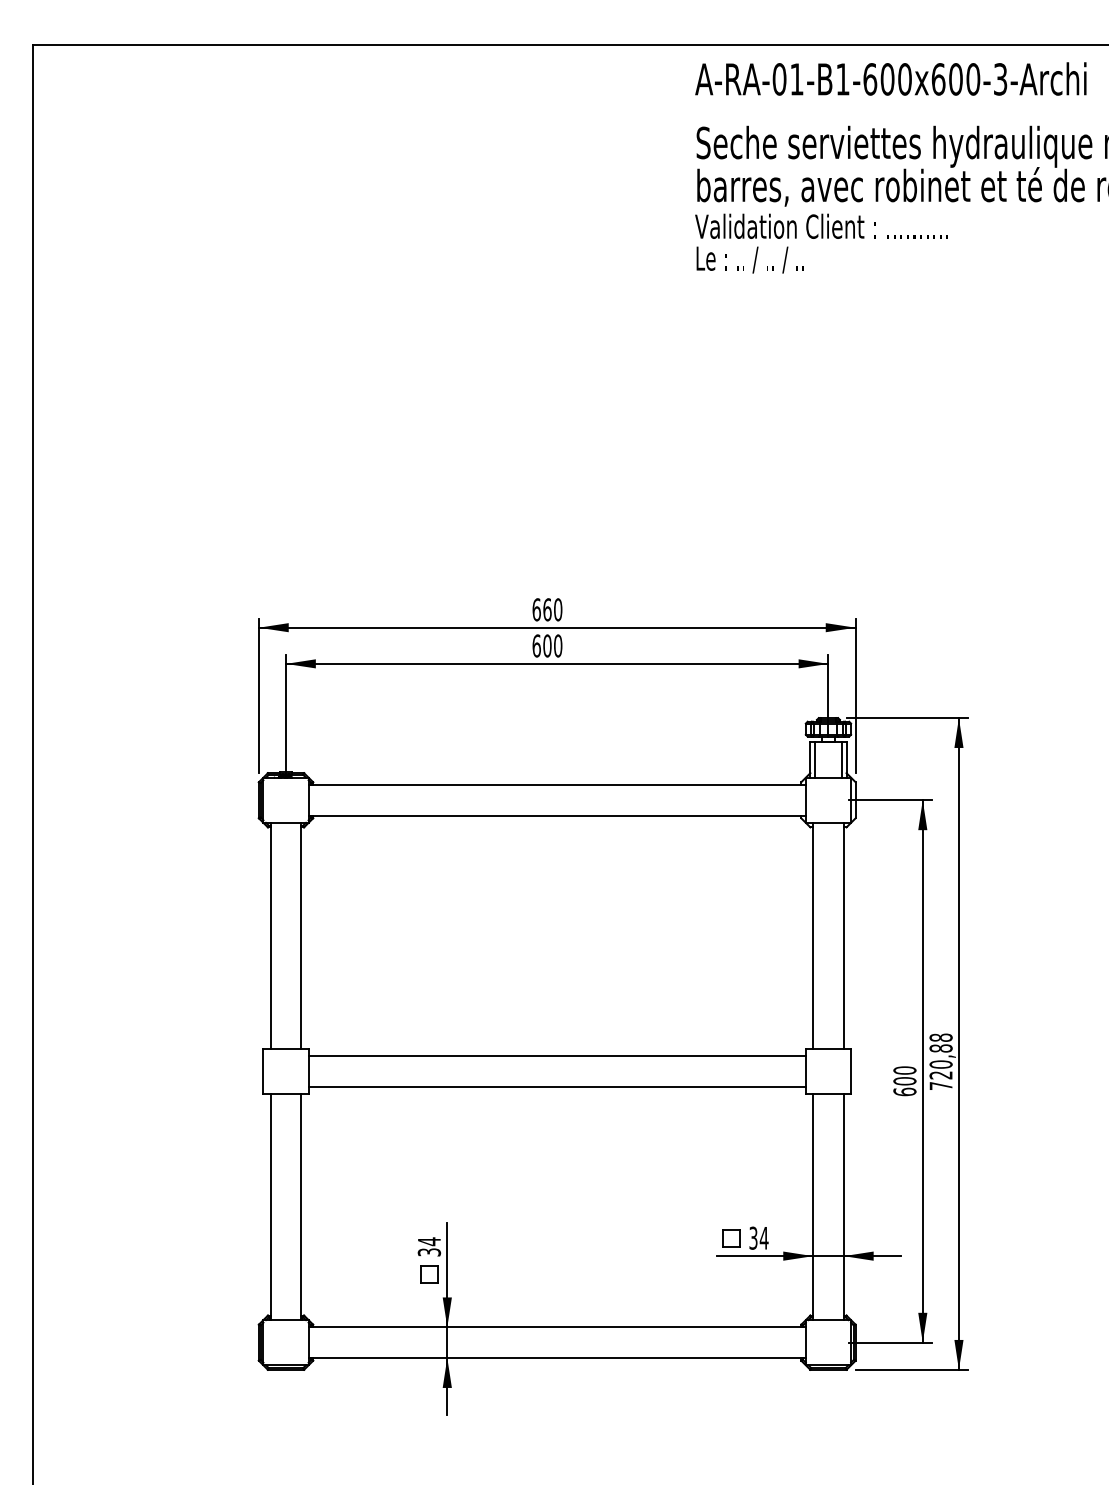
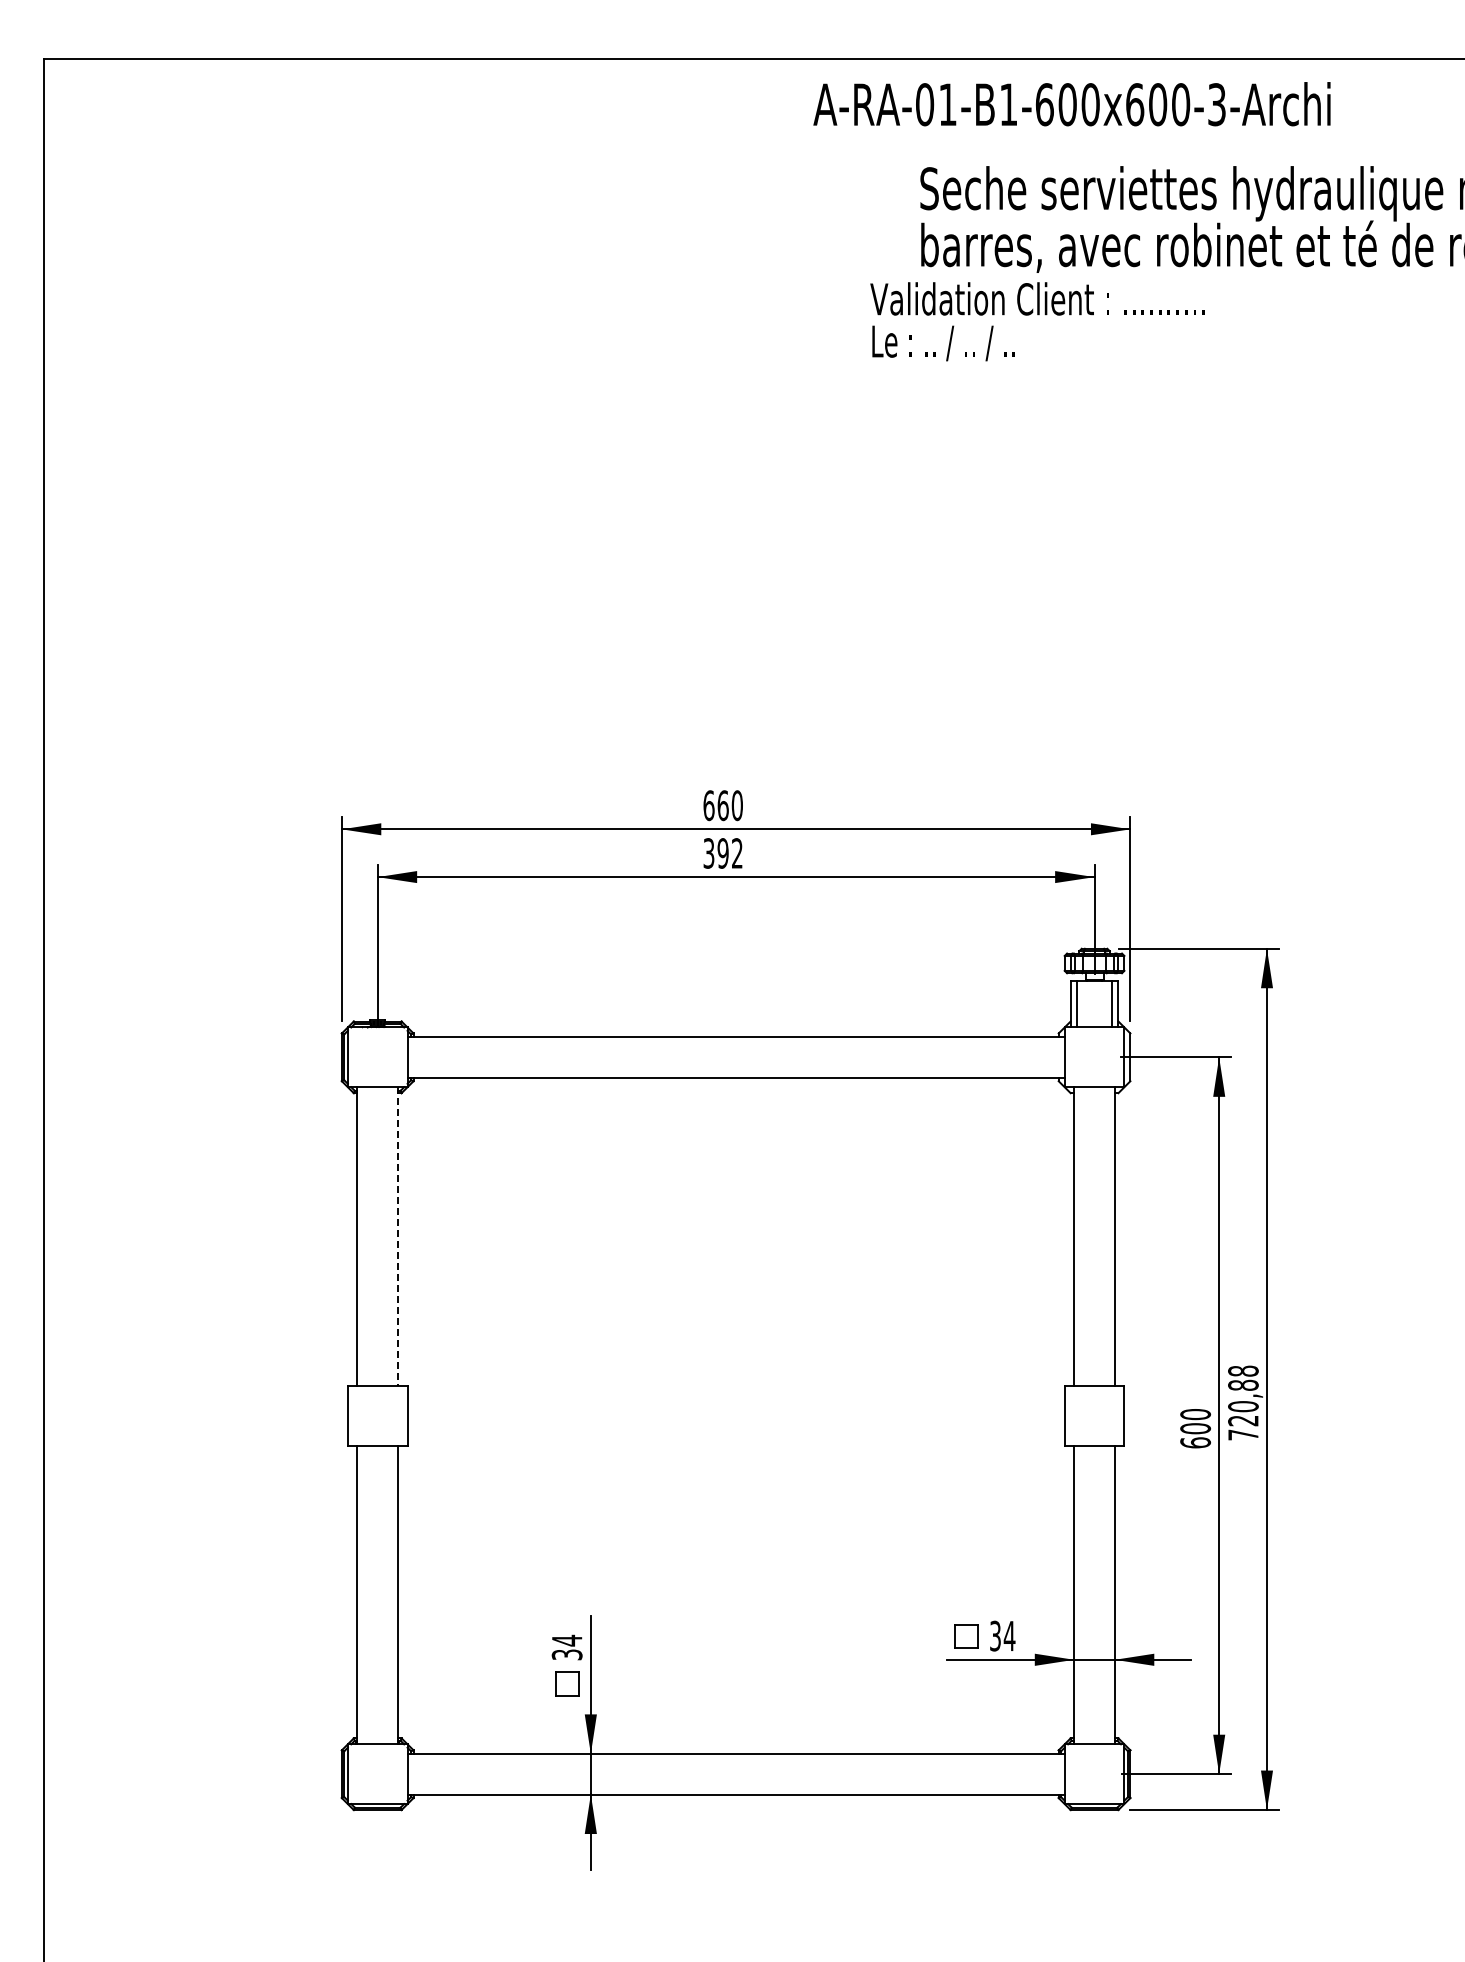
text: (890, 79) -> (1071, 104), moved
text: (821, 243) -> (1037, 321), moved
text: (546, 646) -> (722, 853), 600 -> 392
line: (301, 936) -> (398, 1237), solid -> dashed
line: (556, 1056) -> (735, 1395), removed
line: (556, 1087) -> (735, 1436), removed

